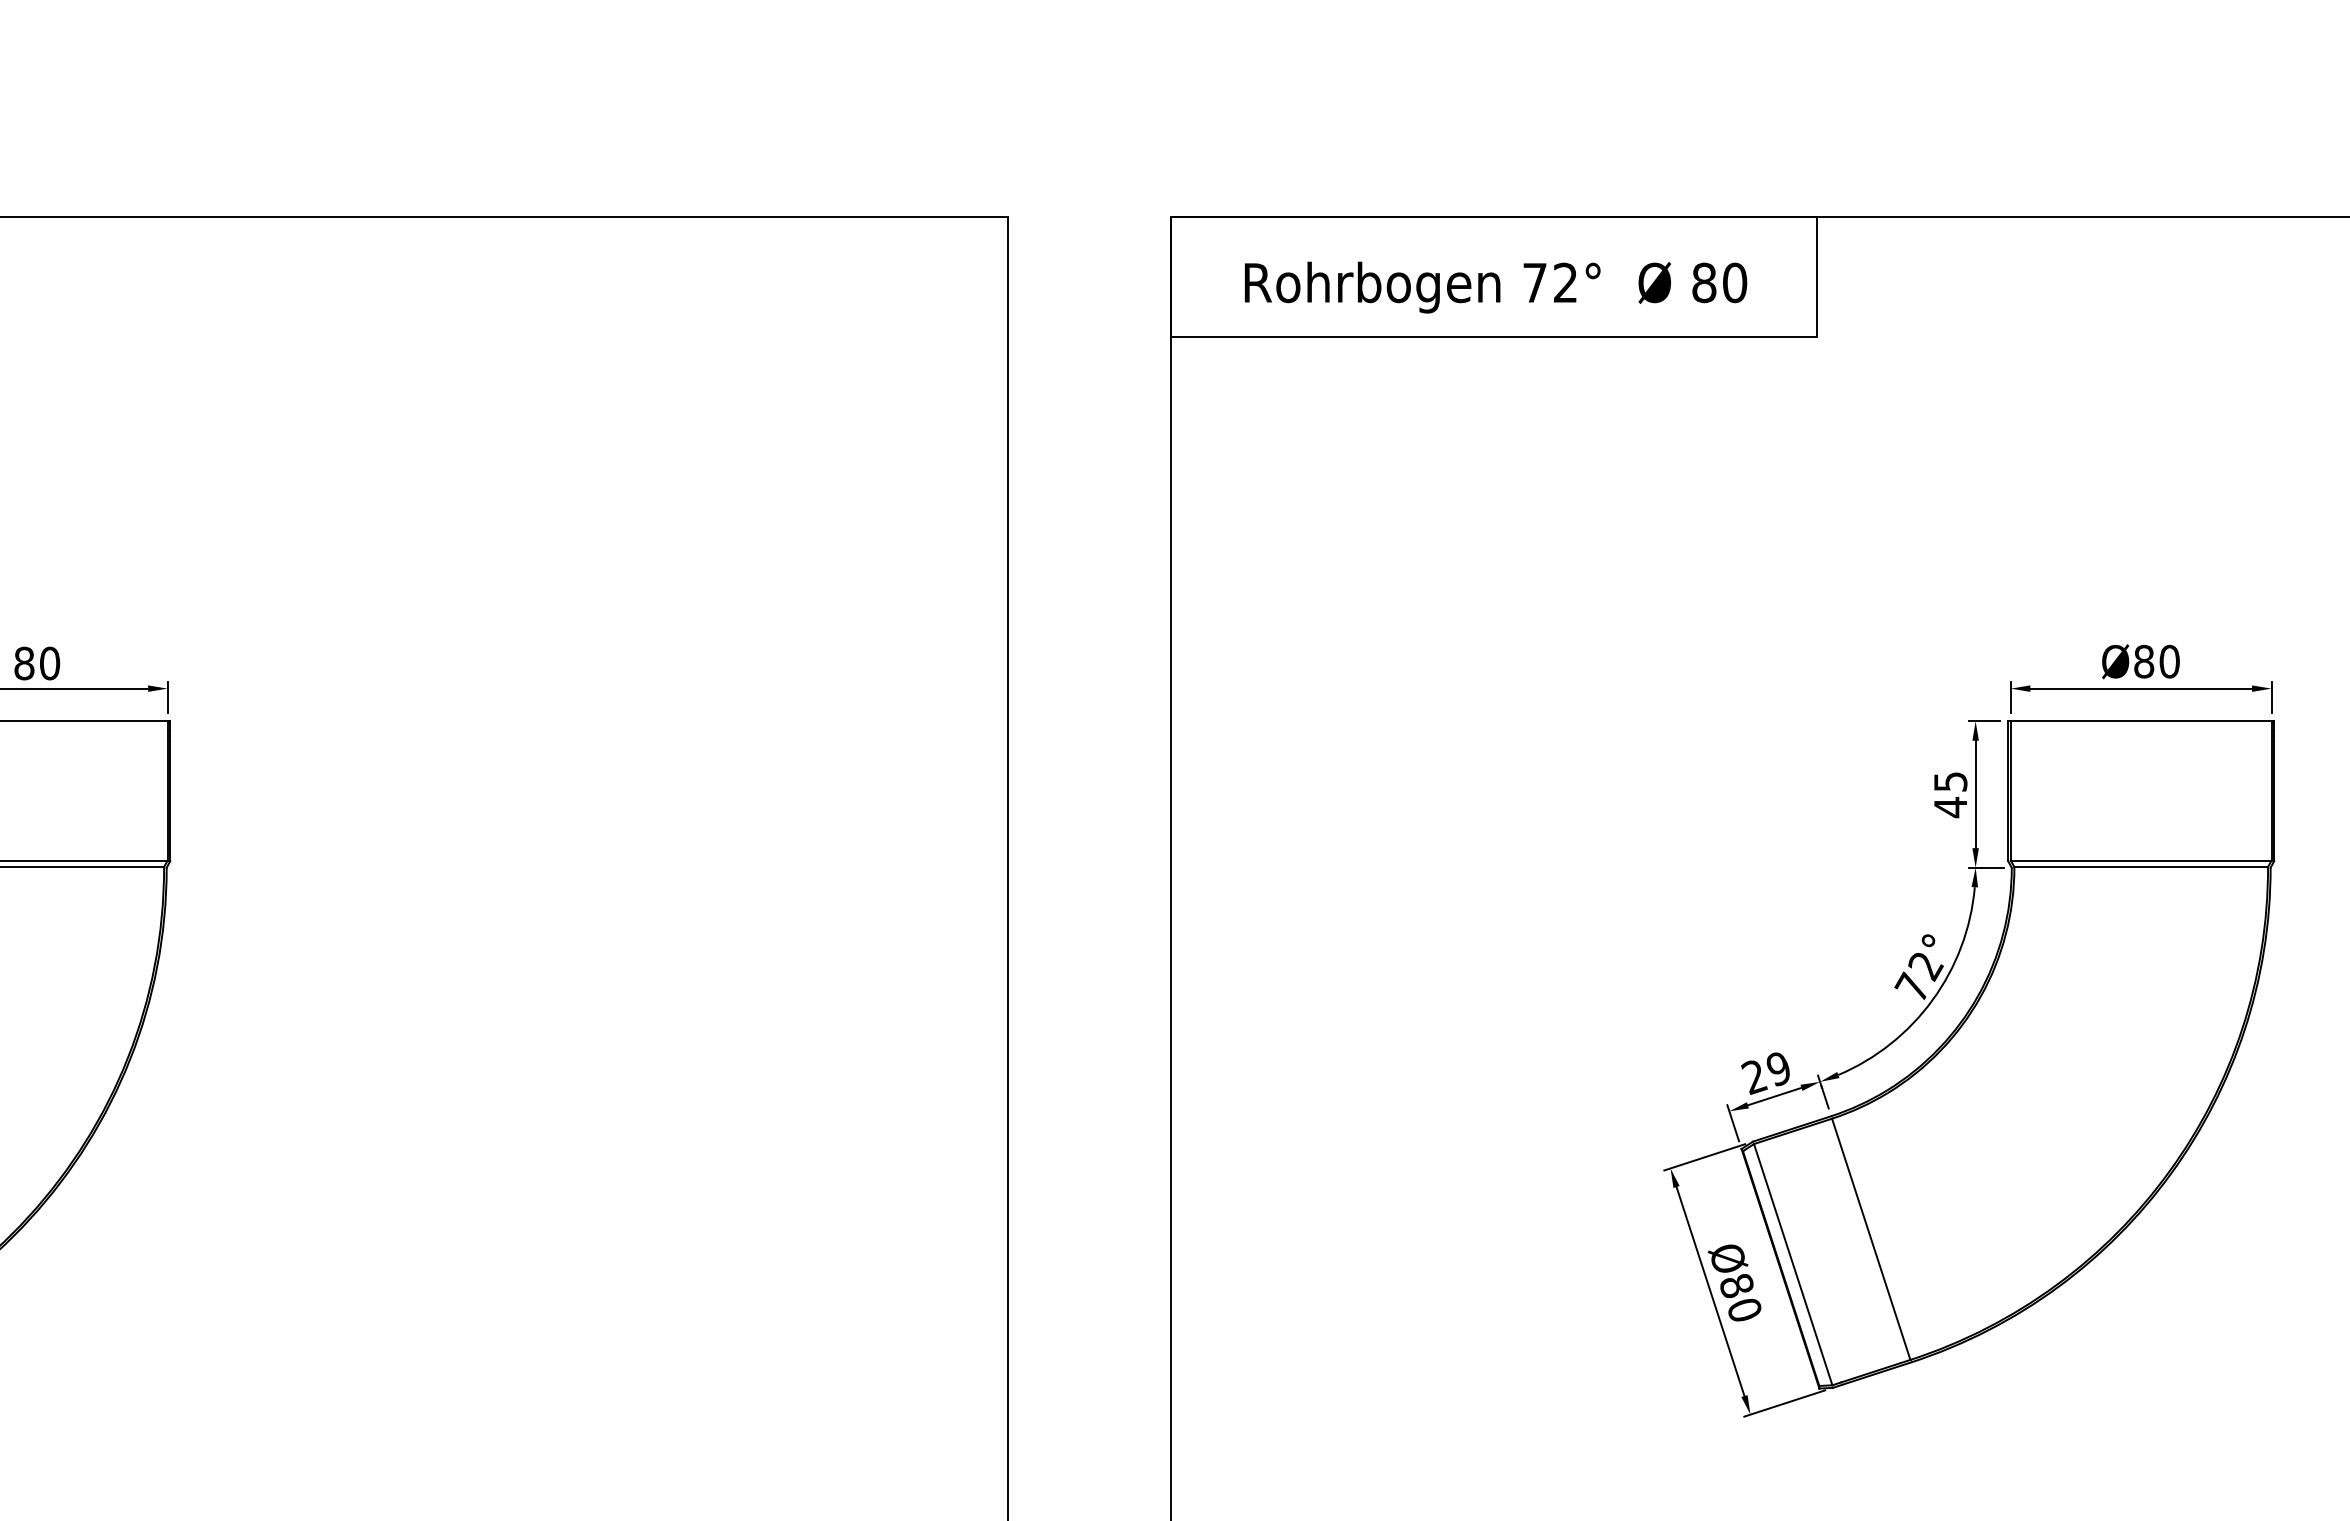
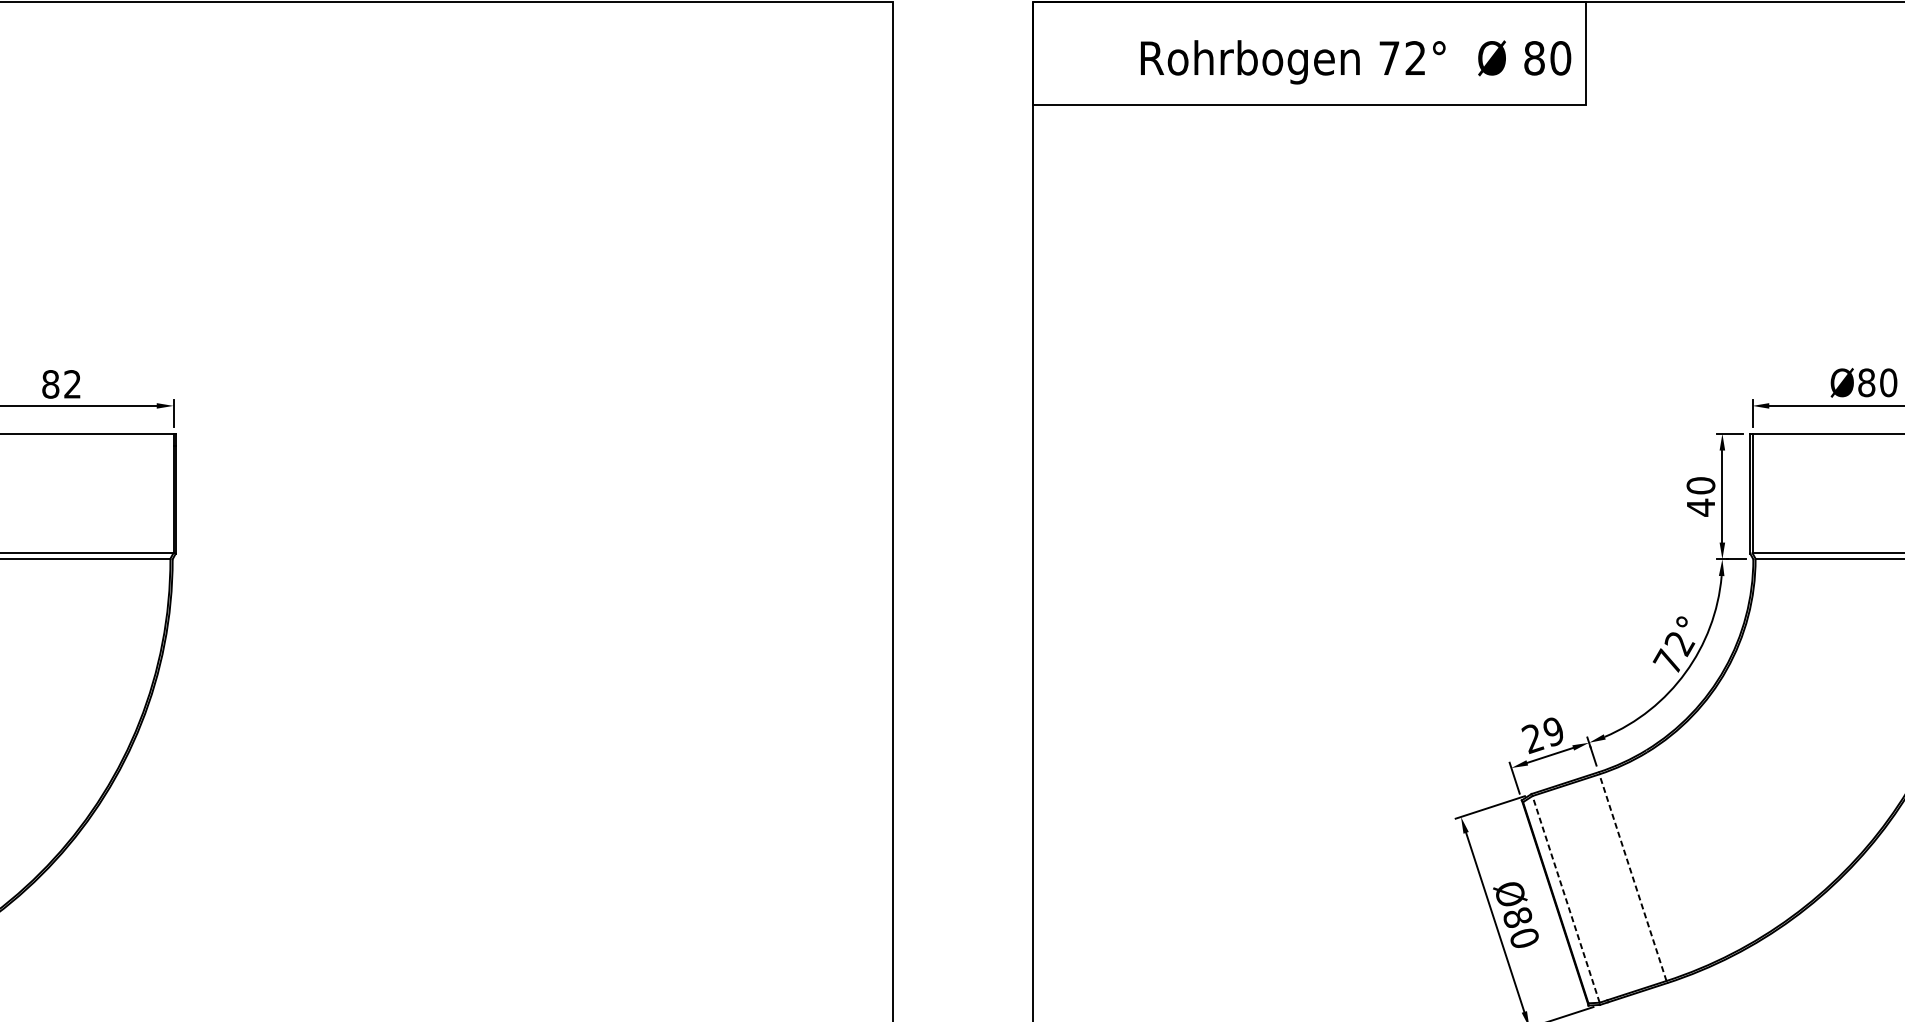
text: (1496, 287) -> (1356, 62), moved
text: (50, 663) -> (73, 384), 80 -> 82
text: (1950, 781) -> (1700, 485), 45 -> 40
line: (1871, 1239) -> (1633, 877), solid -> dashed
line: (1793, 1264) -> (1566, 899), solid -> dashed

